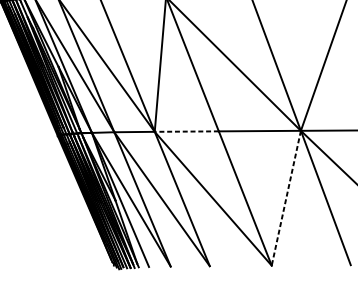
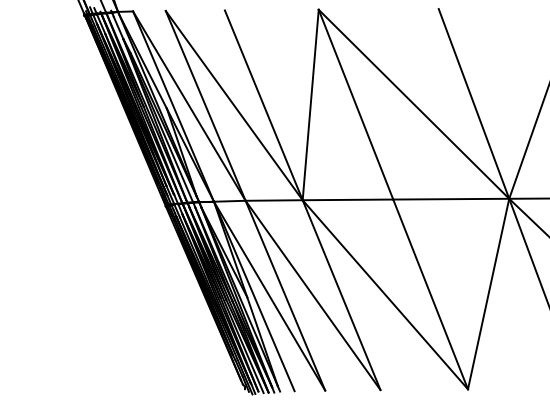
line: (186, 131) -> (347, 199), dashed -> solid
line: (286, 198) -> (488, 294), dashed -> solid

